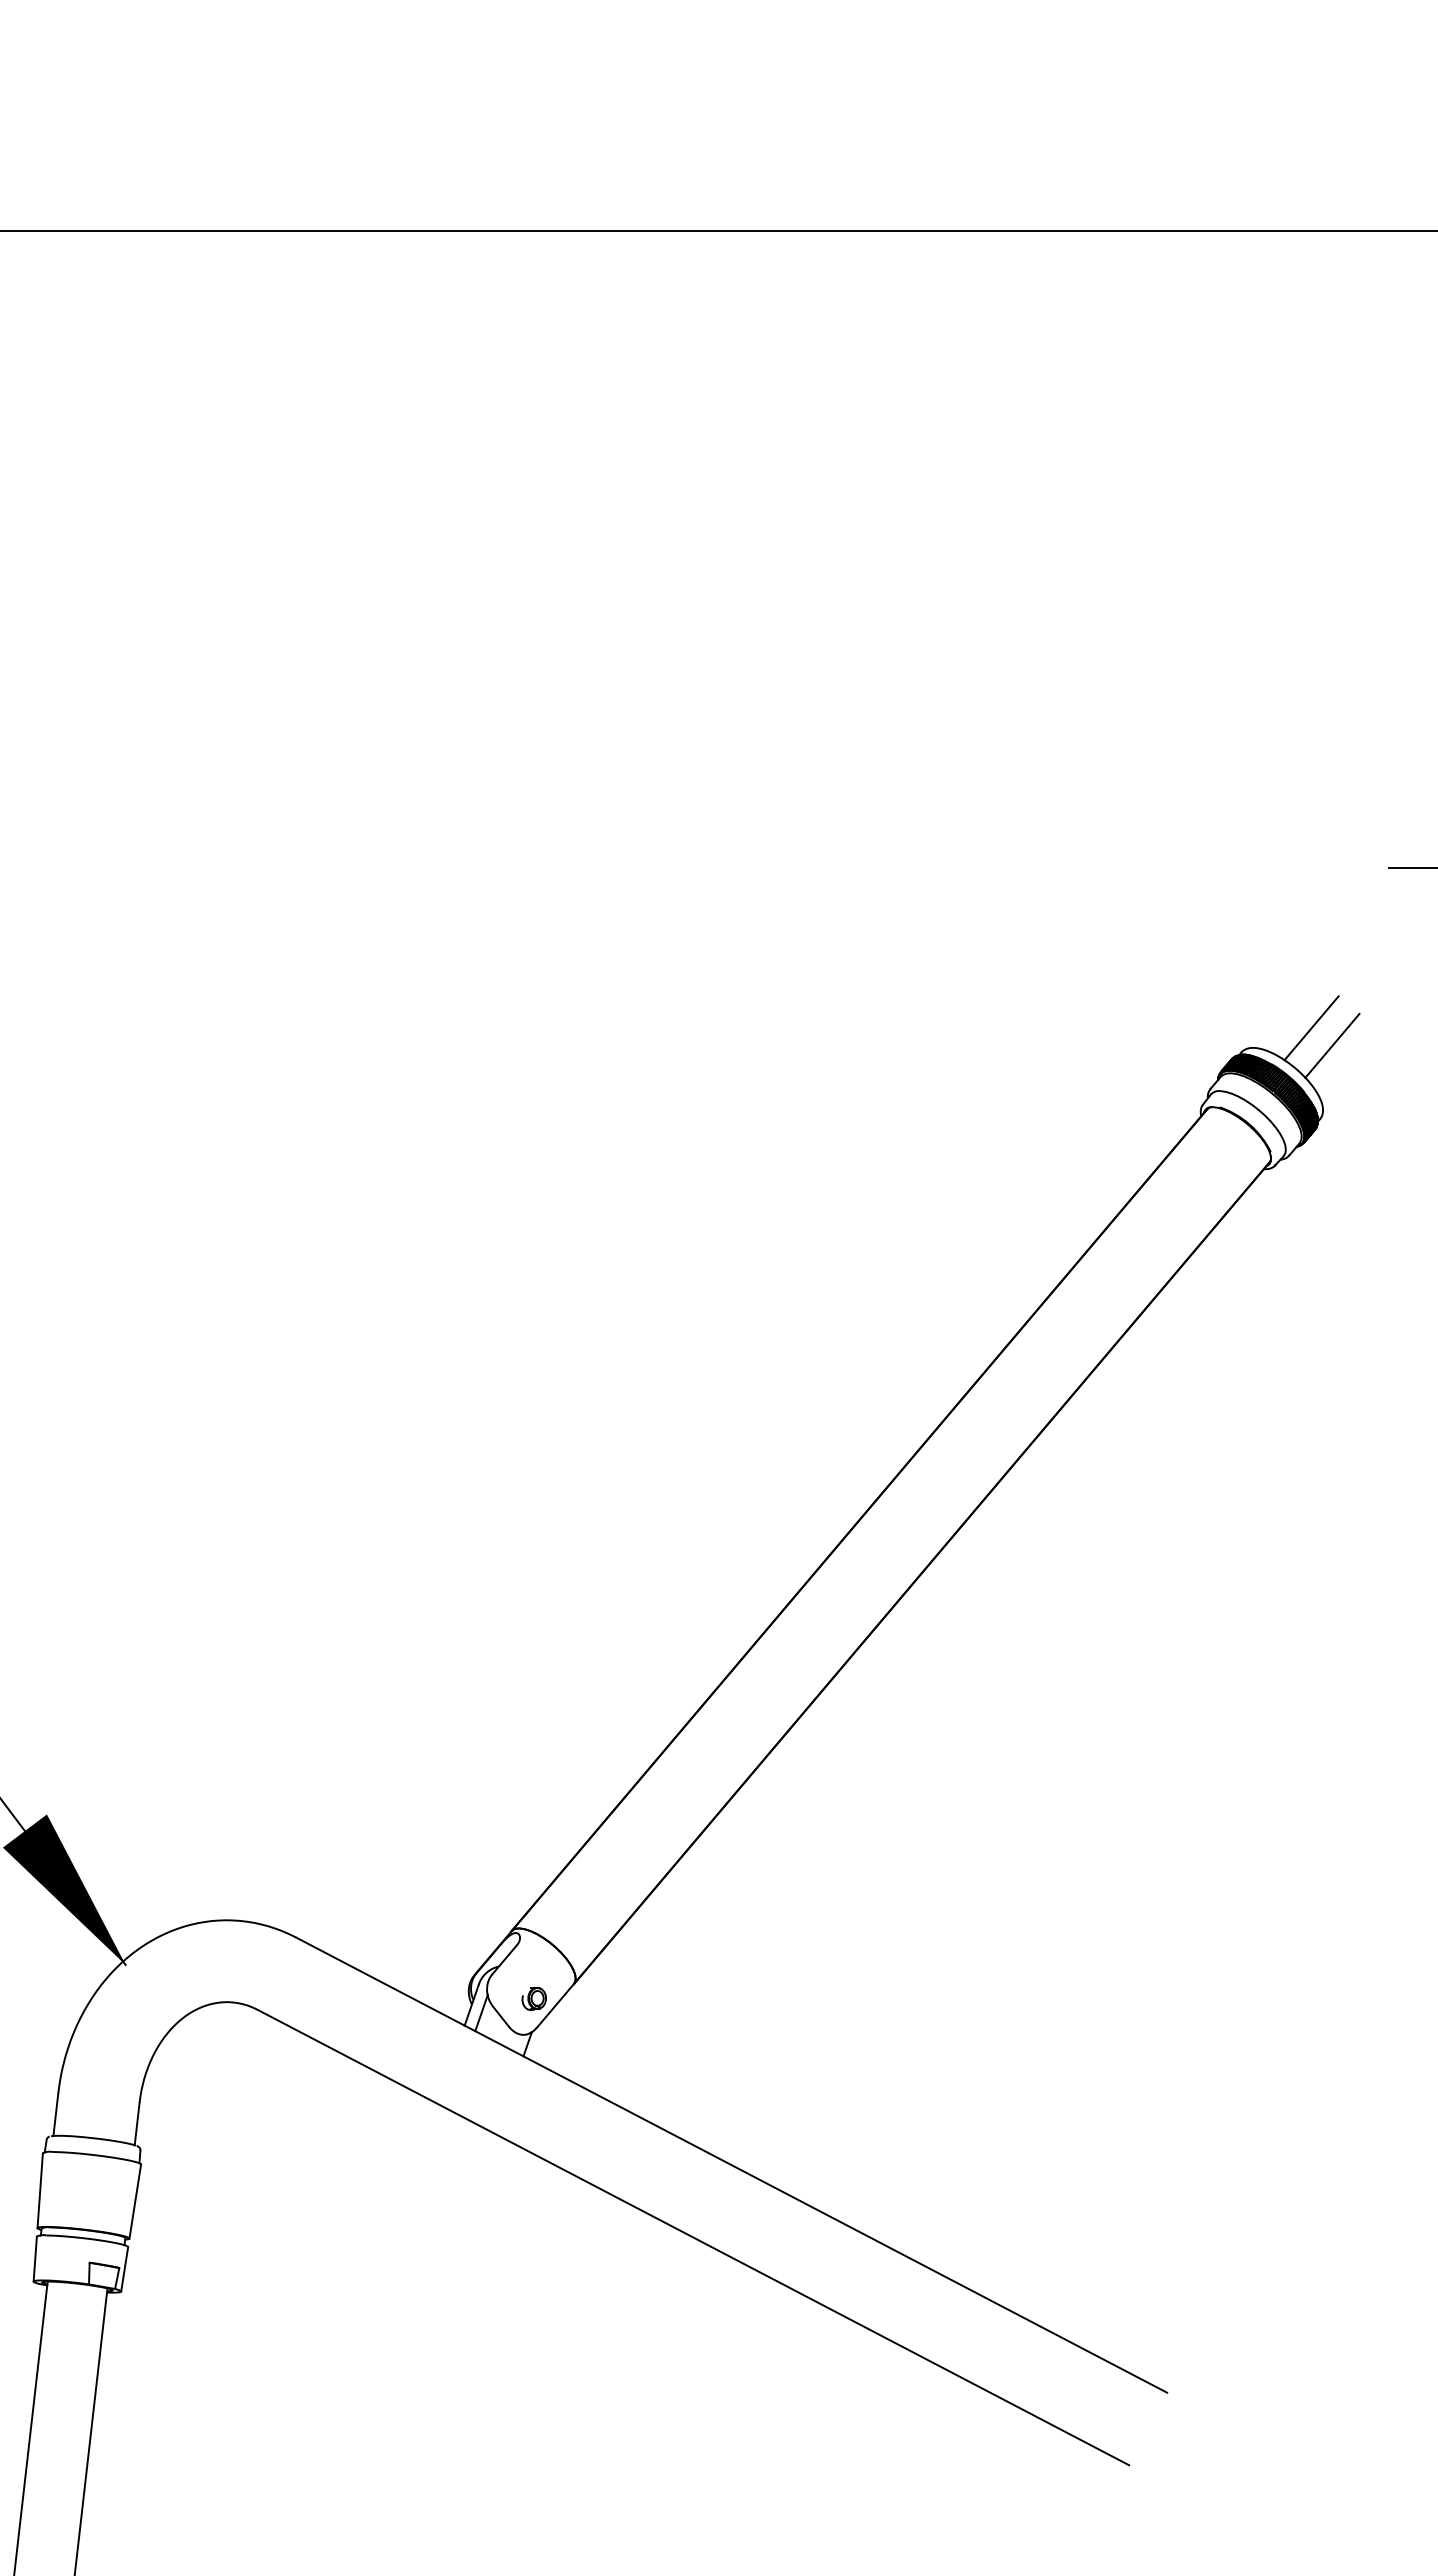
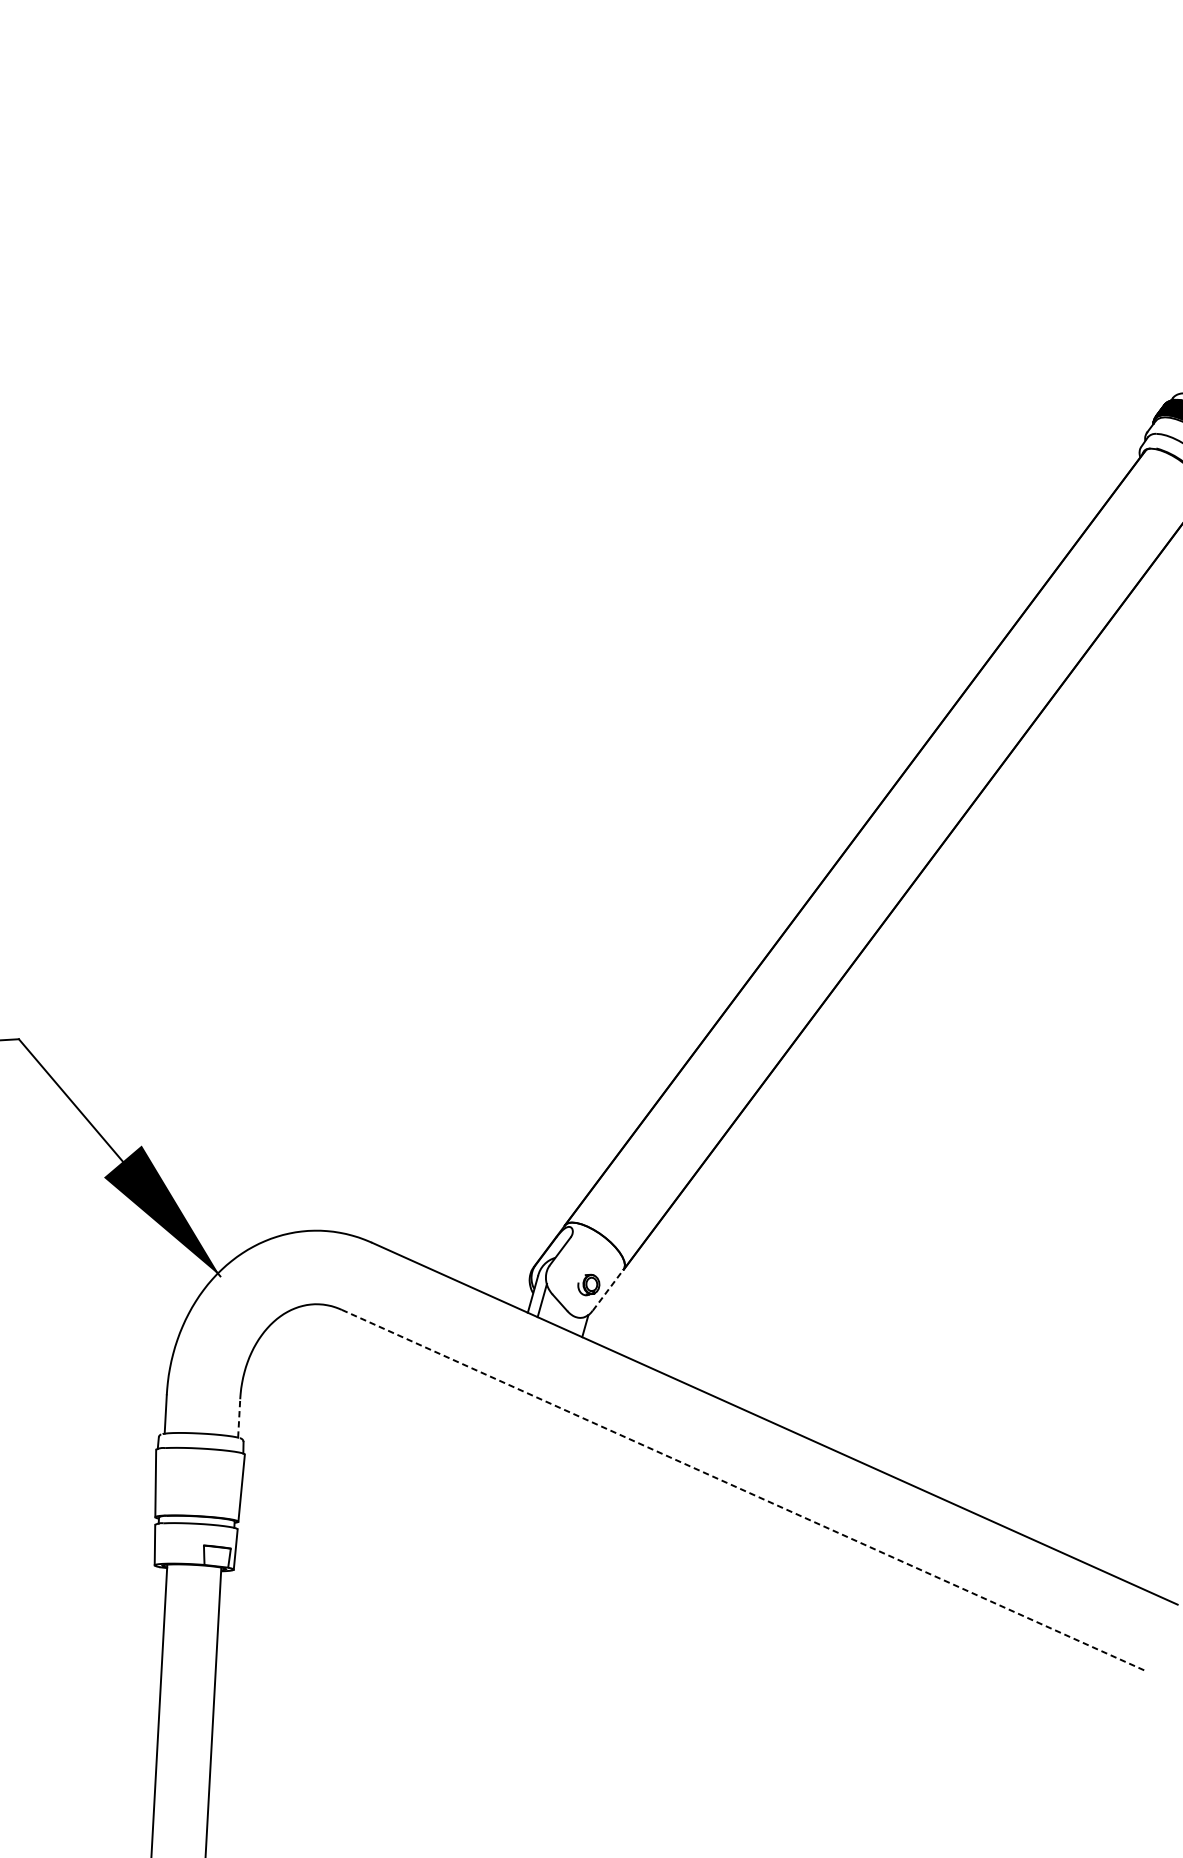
line: (555, 2005) -> (608, 1289), solid -> dashed
line: (137, 2123) -> (239, 1418), solid -> dashed
line: (694, 2237) -> (745, 1490), solid -> dashed

